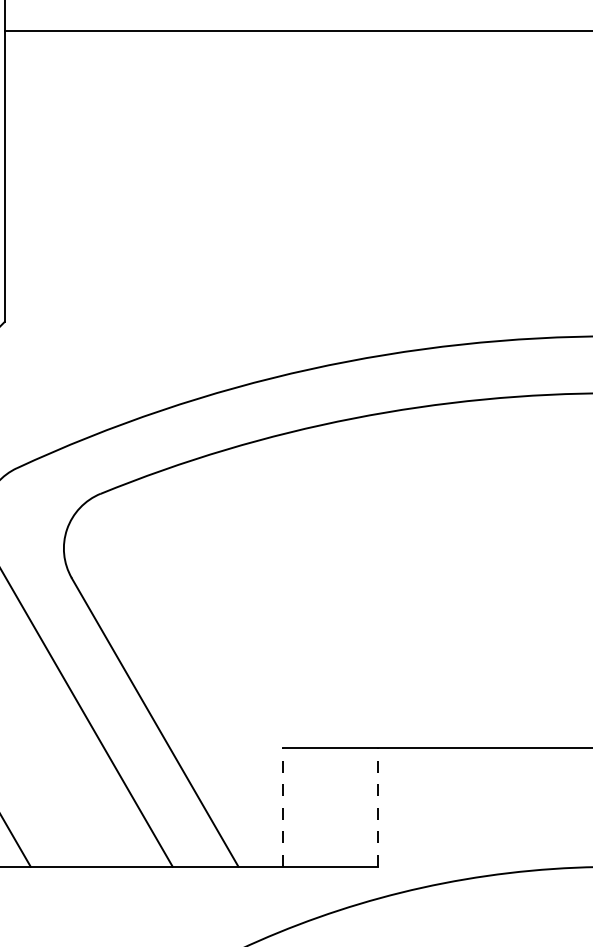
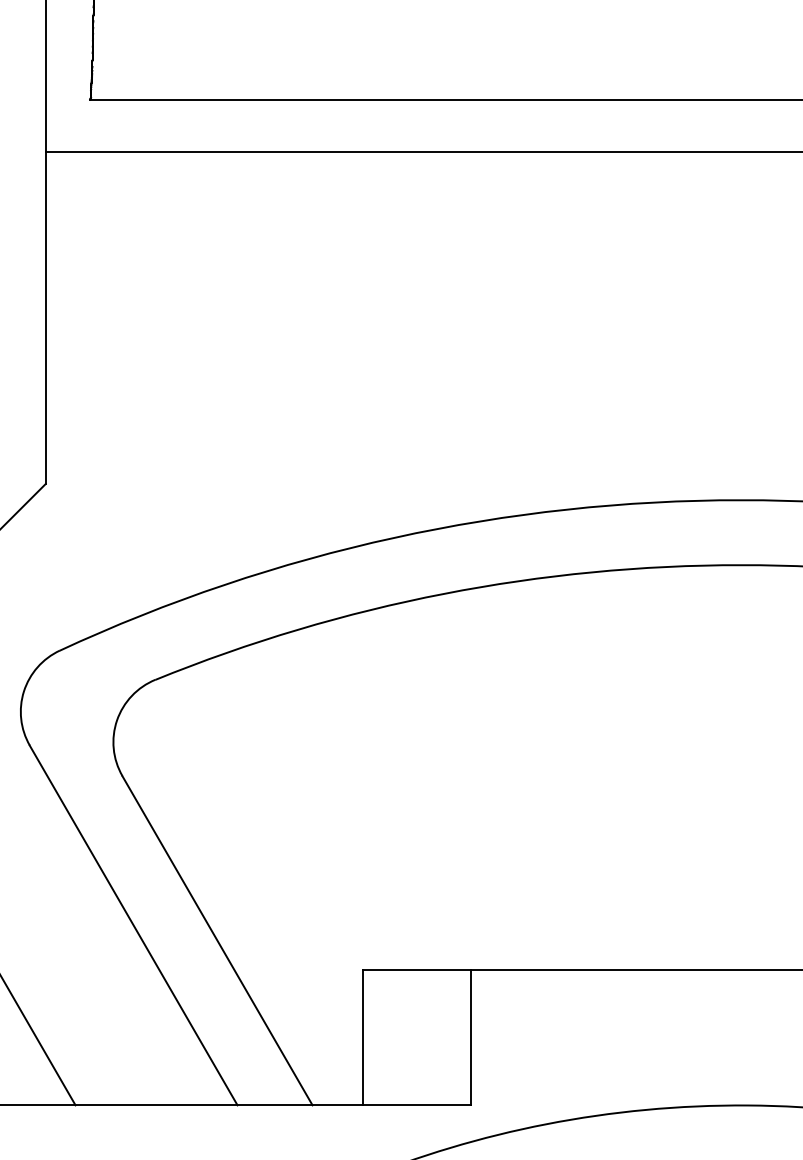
line: (283, 807) -> (363, 1037), dashed -> solid
line: (377, 807) -> (471, 1037), dashed -> solid

